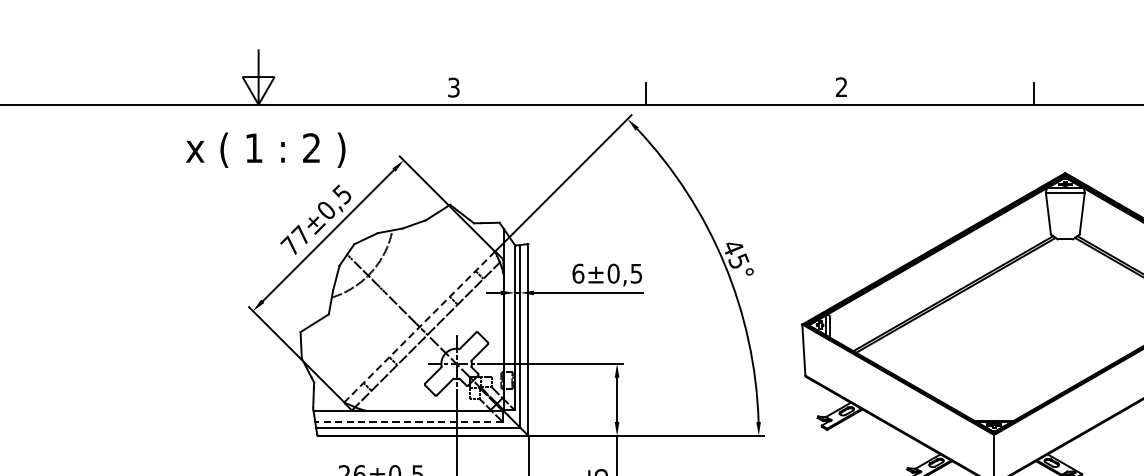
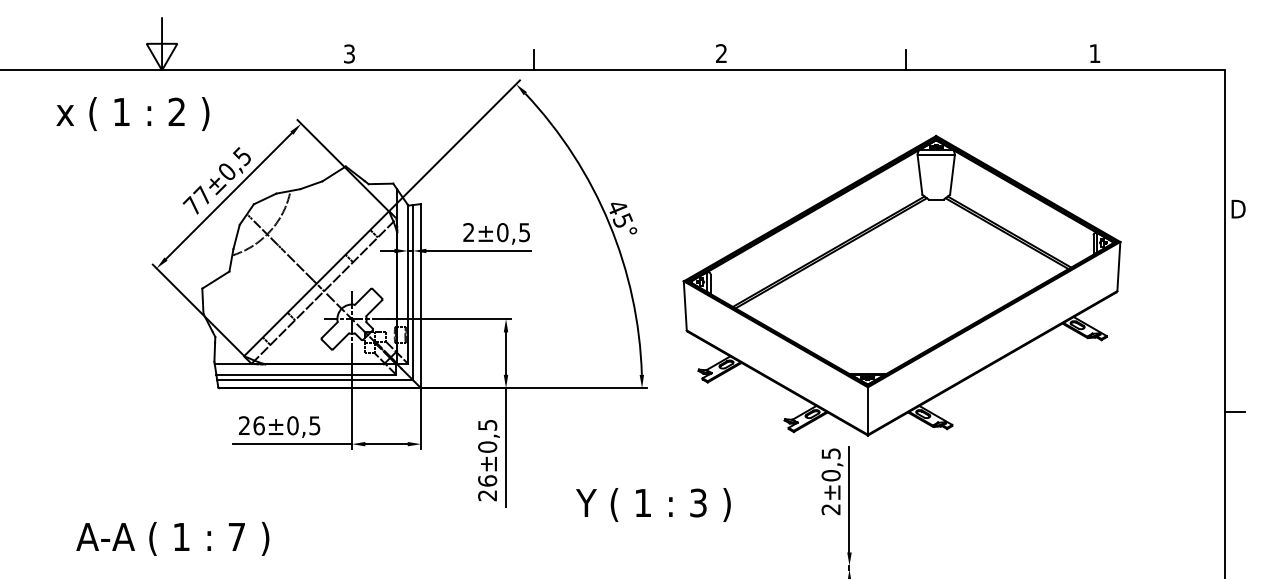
text: (265, 149) -> (132, 113), moved
text: (577, 273) -> (468, 232), 6 -> 2
line: (419, 327) -> (316, 284), dashed -> solid
line: (409, 421) -> (306, 374), dashed -> solid

